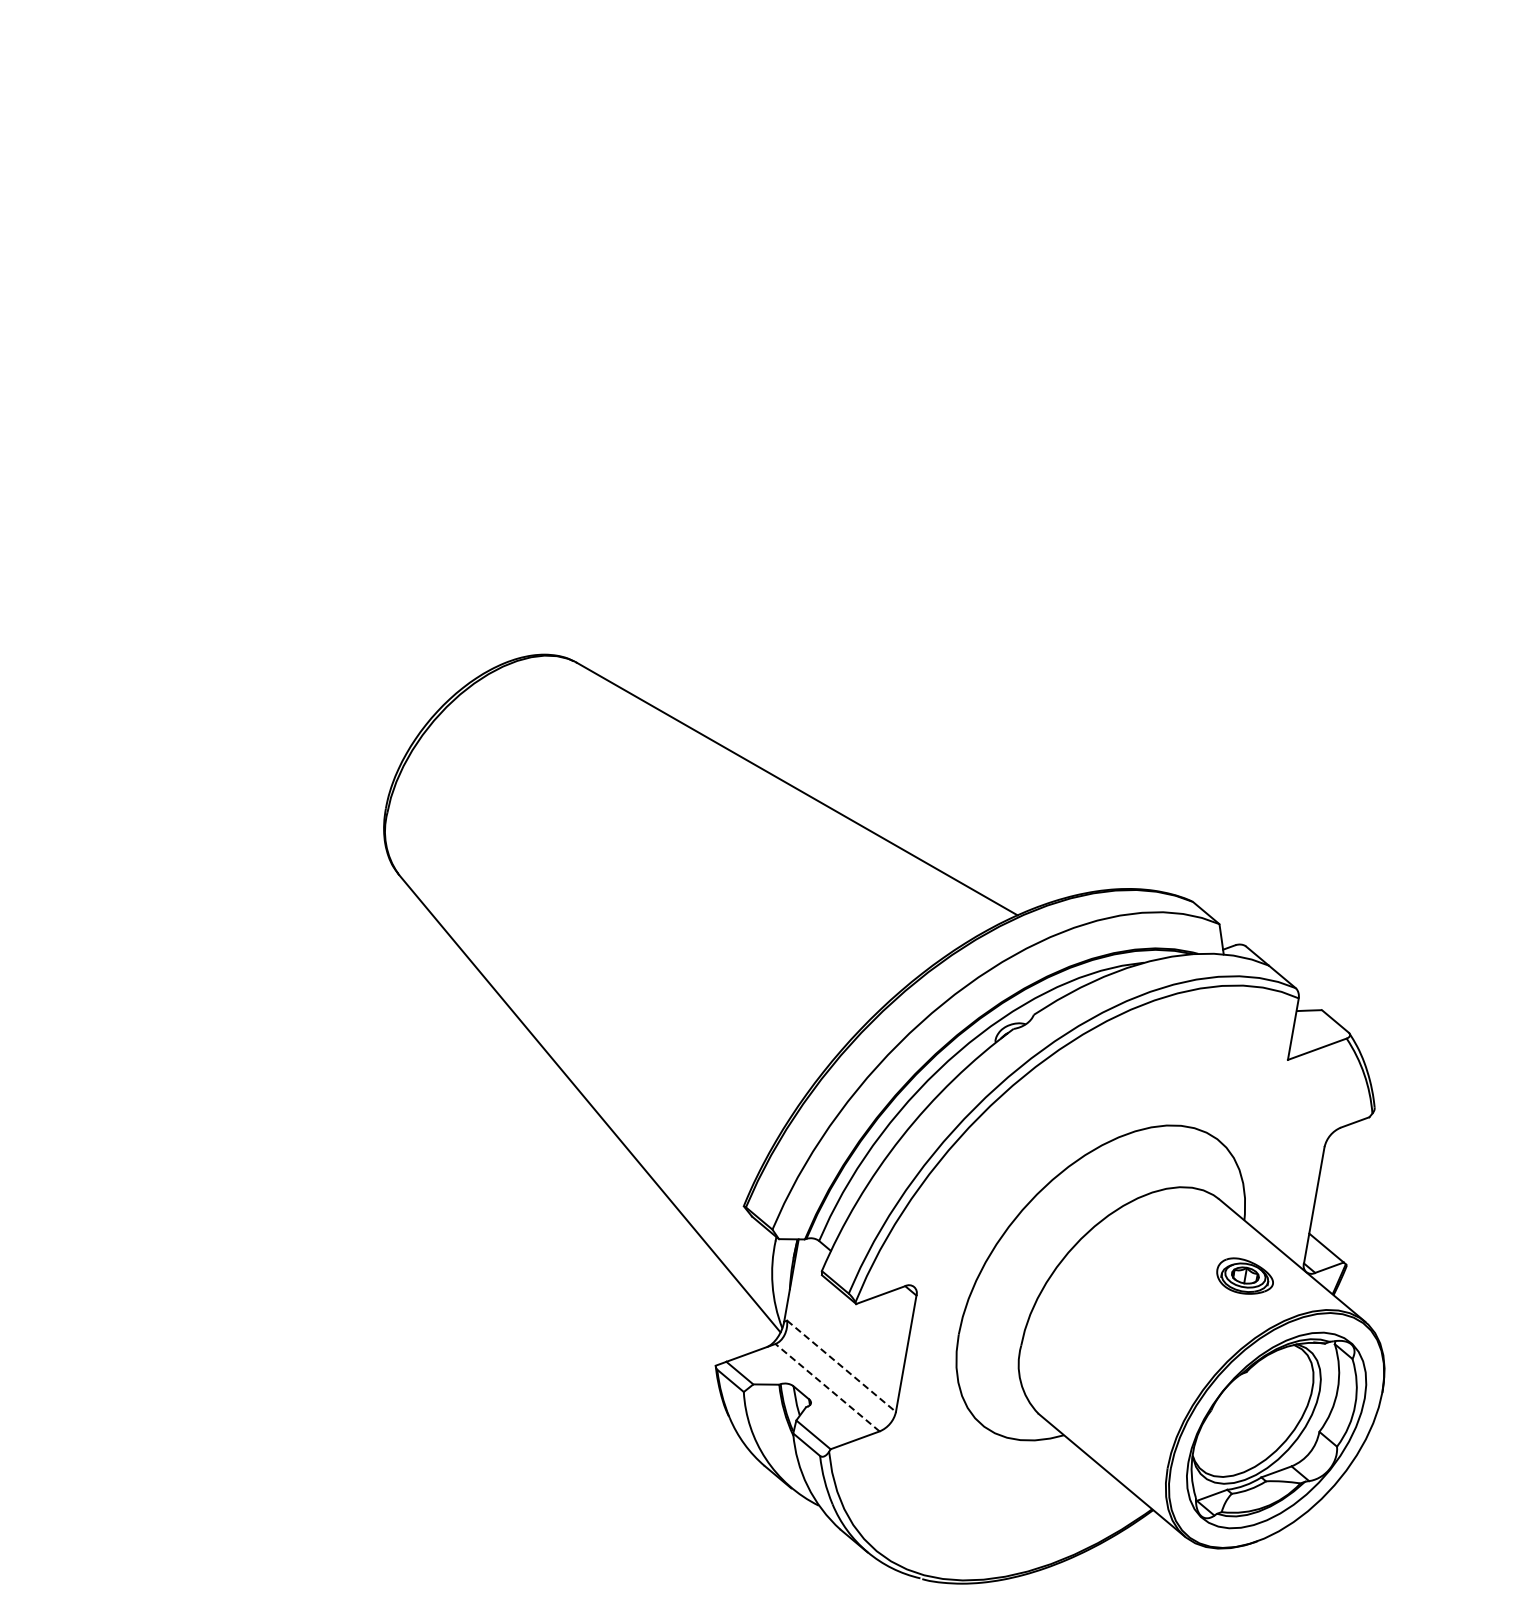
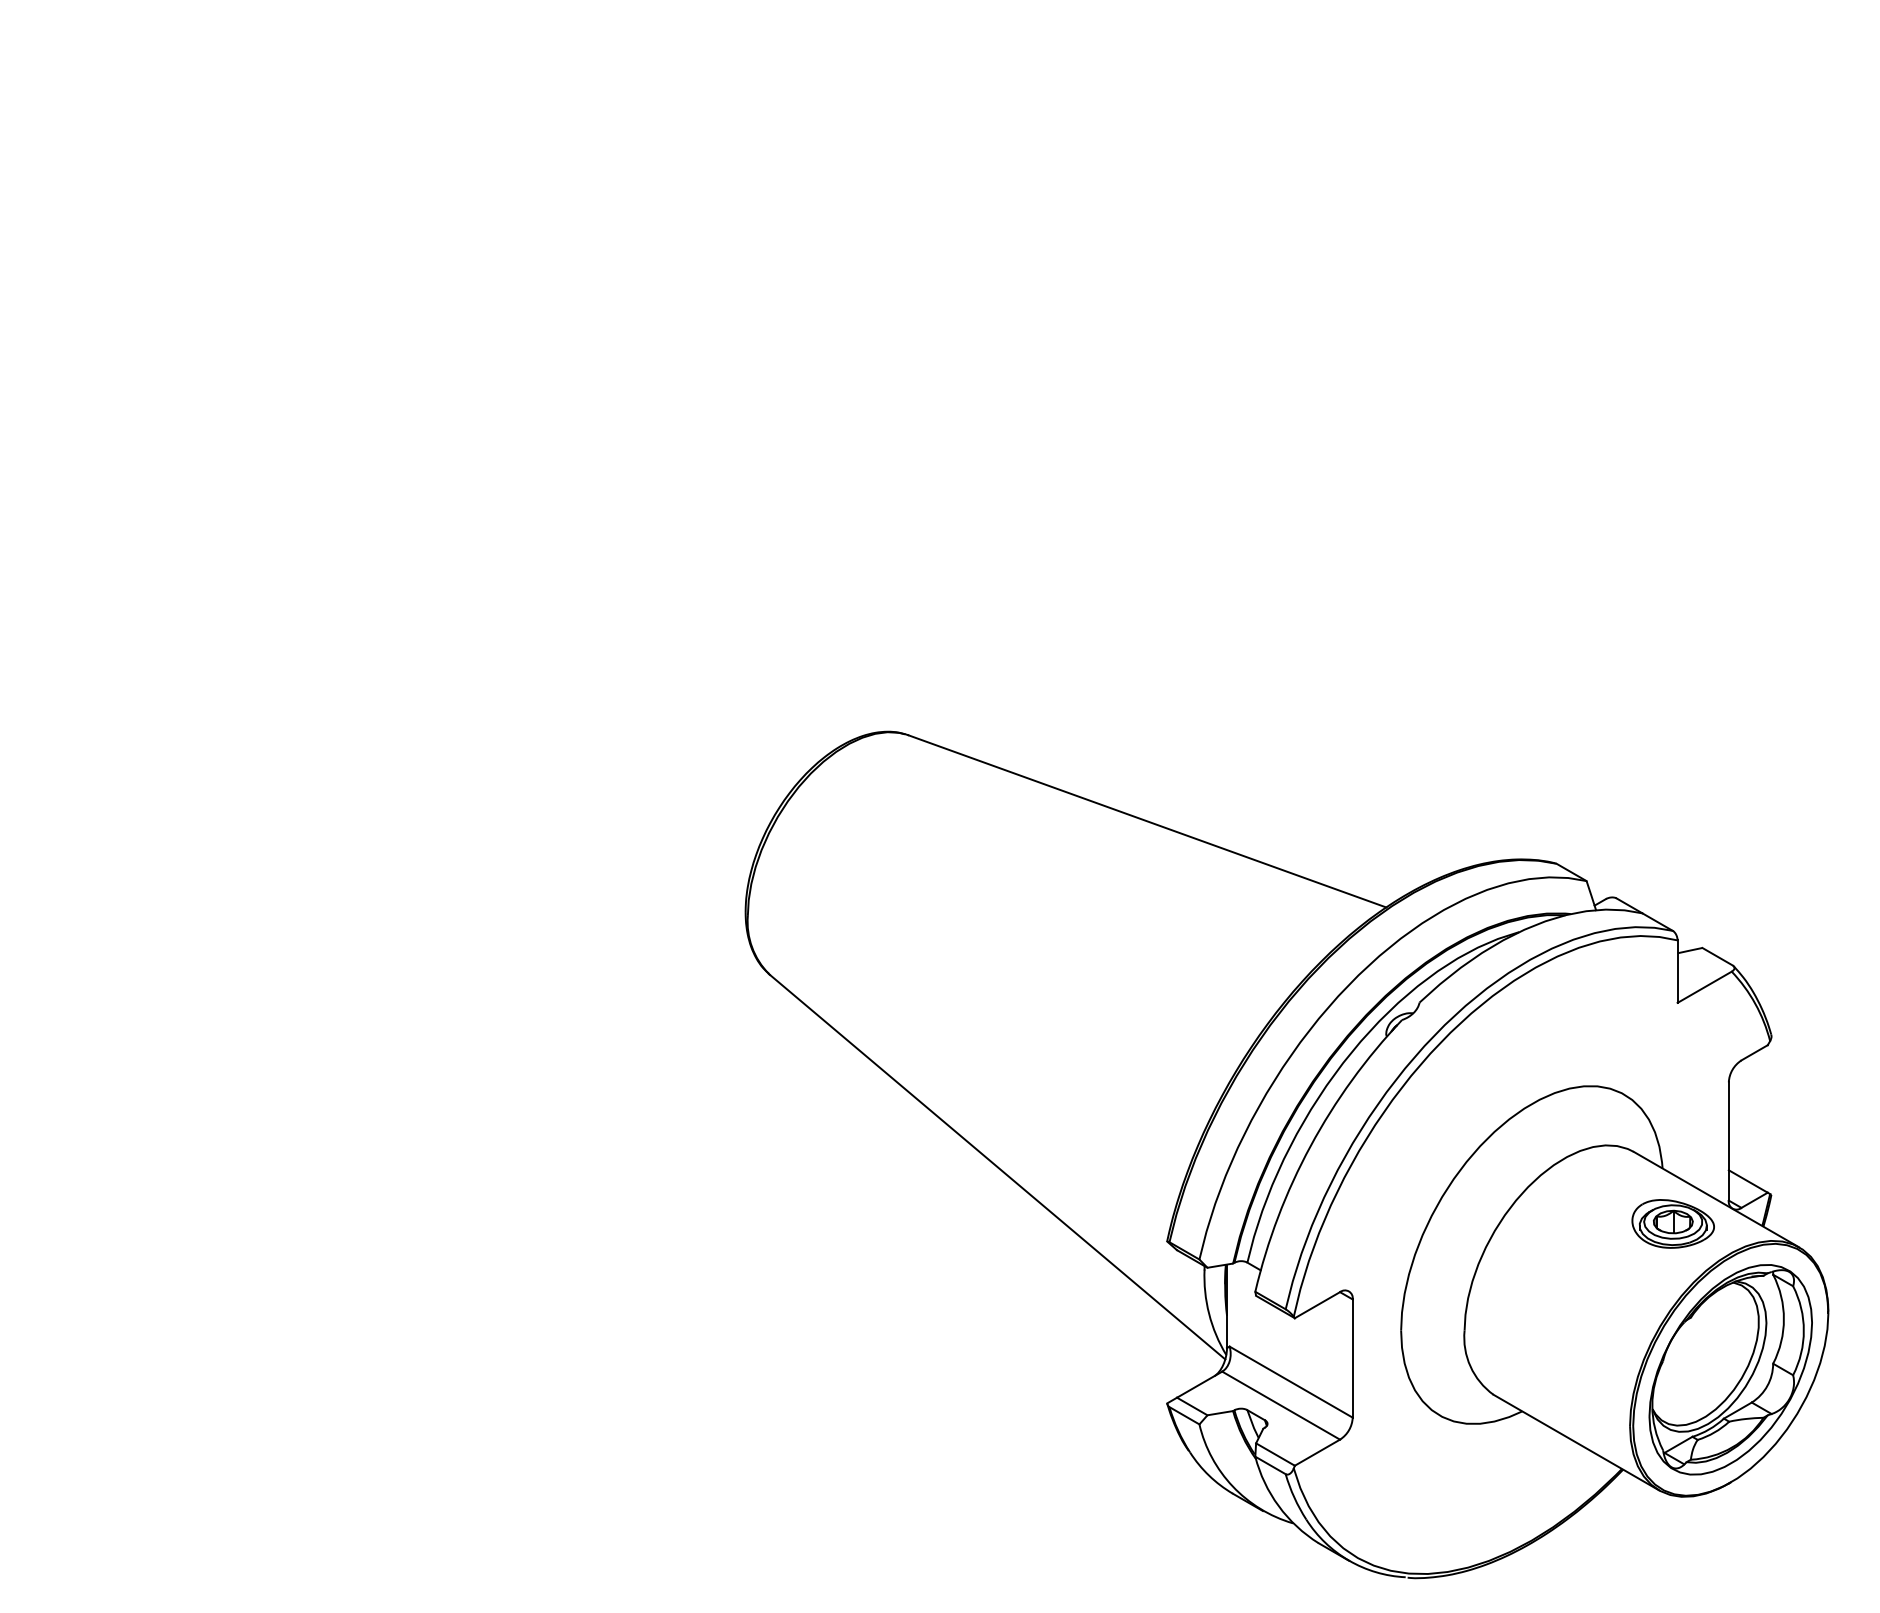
part: (1244, 1276) -> (1672, 1223), size x1.43
line: (841, 1366) -> (1291, 1382), dashed -> solid
line: (826, 1387) -> (1280, 1405), dashed -> solid

